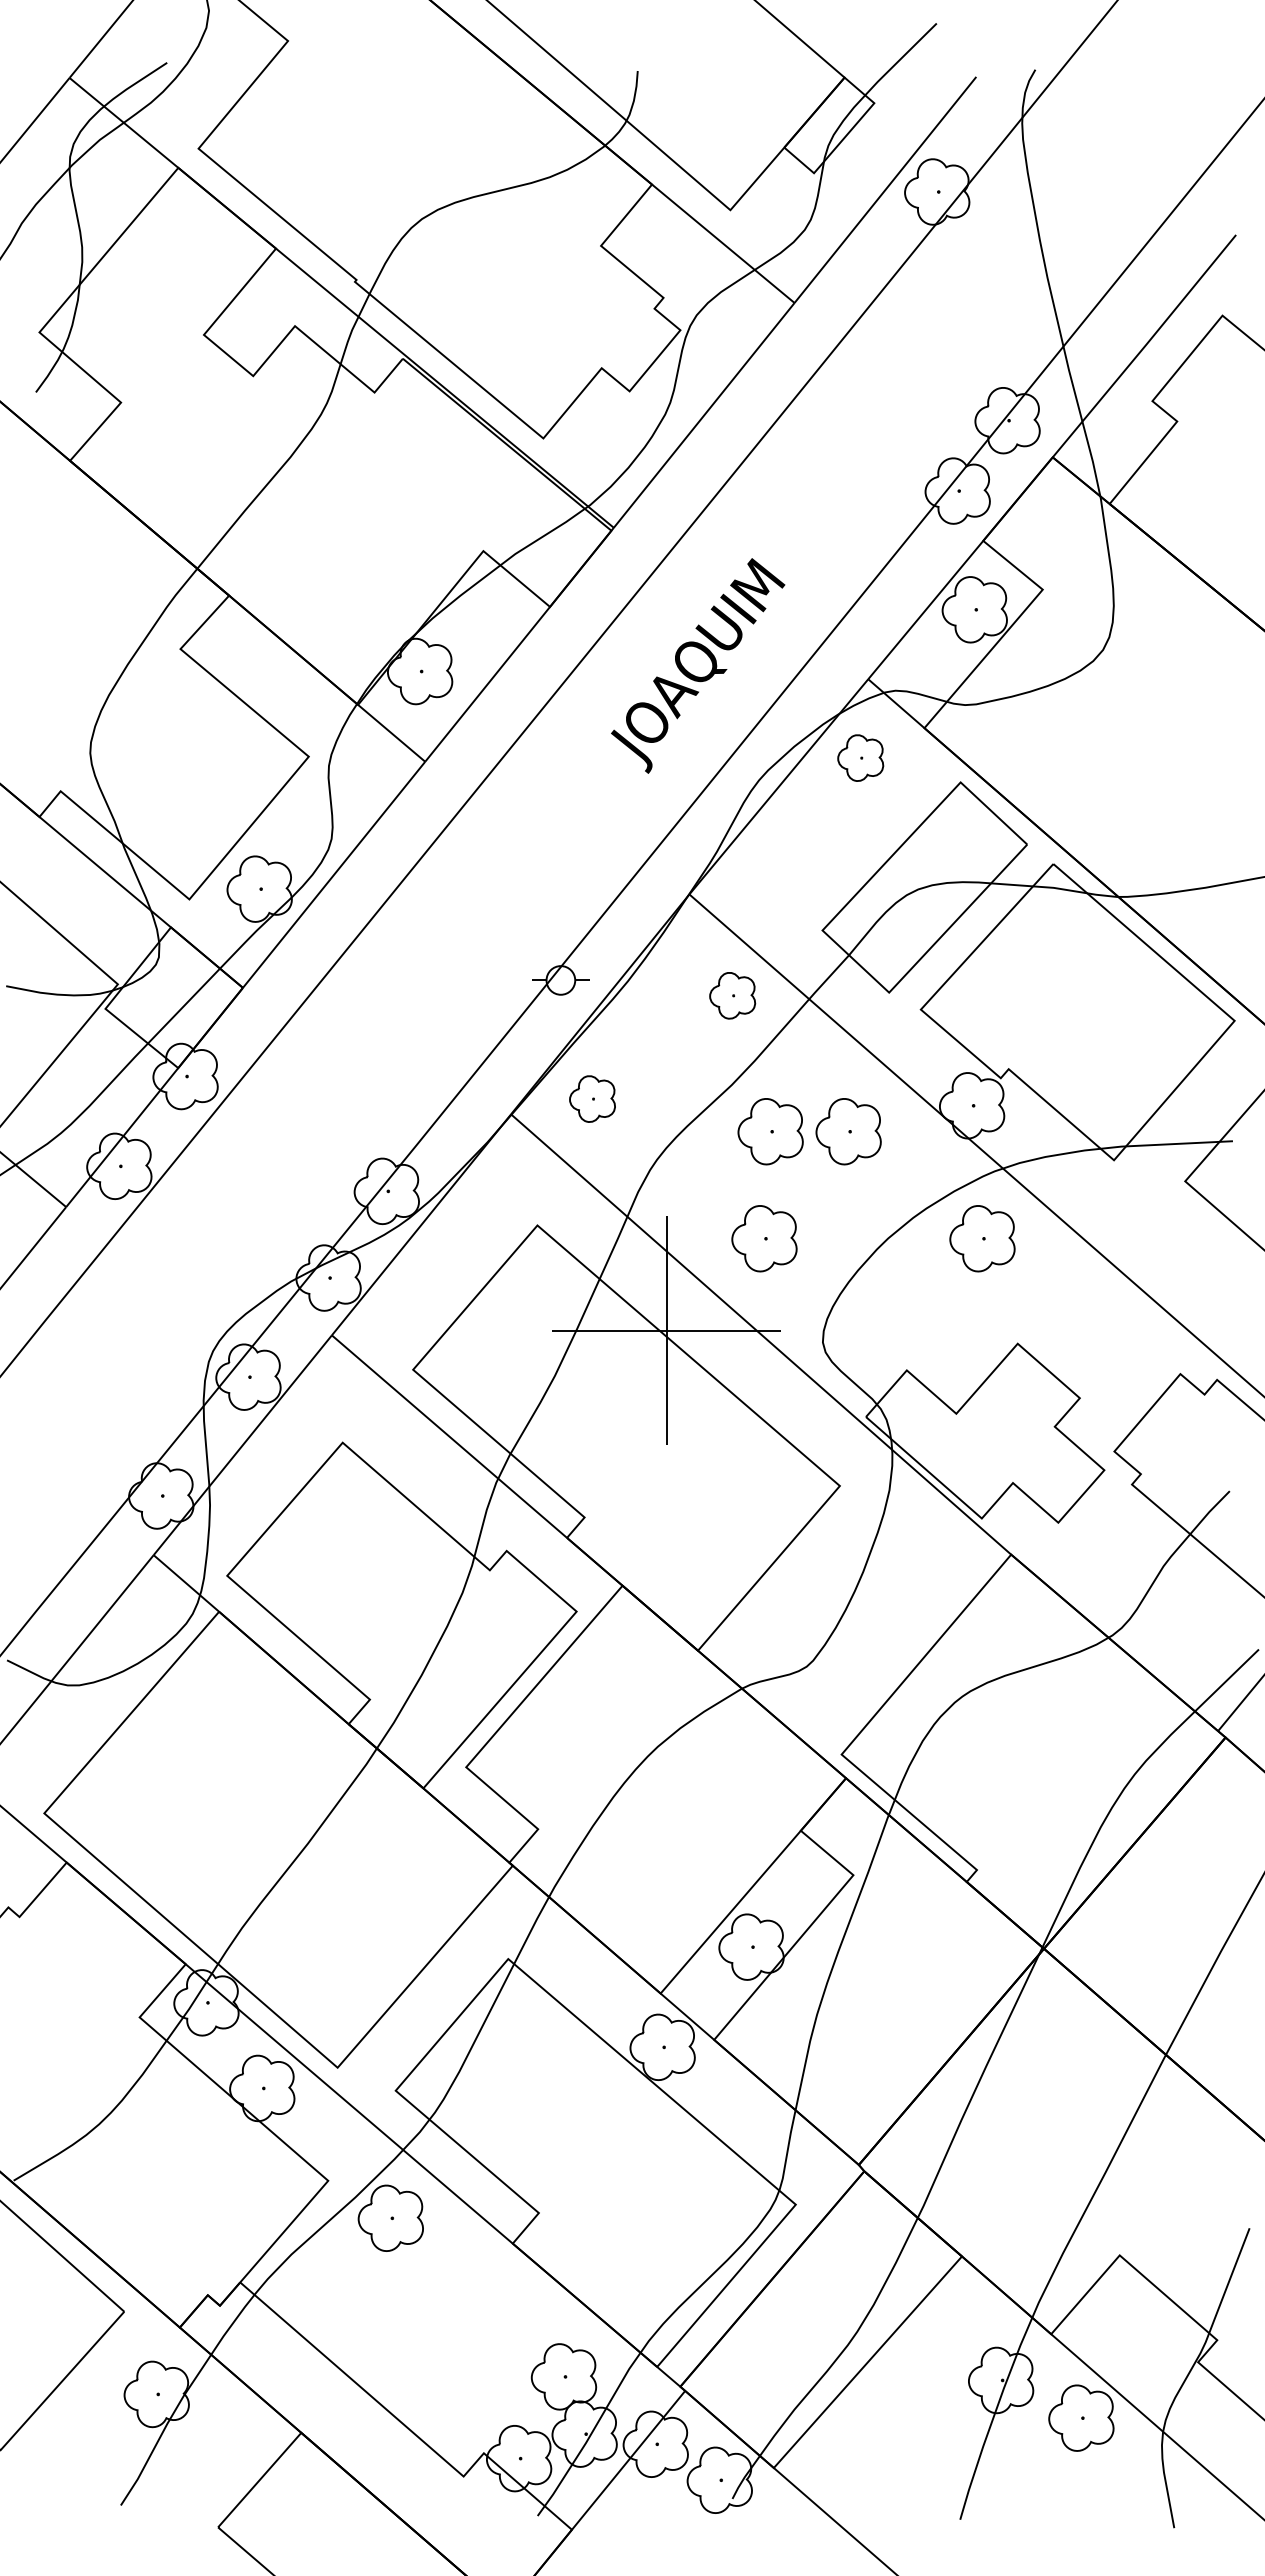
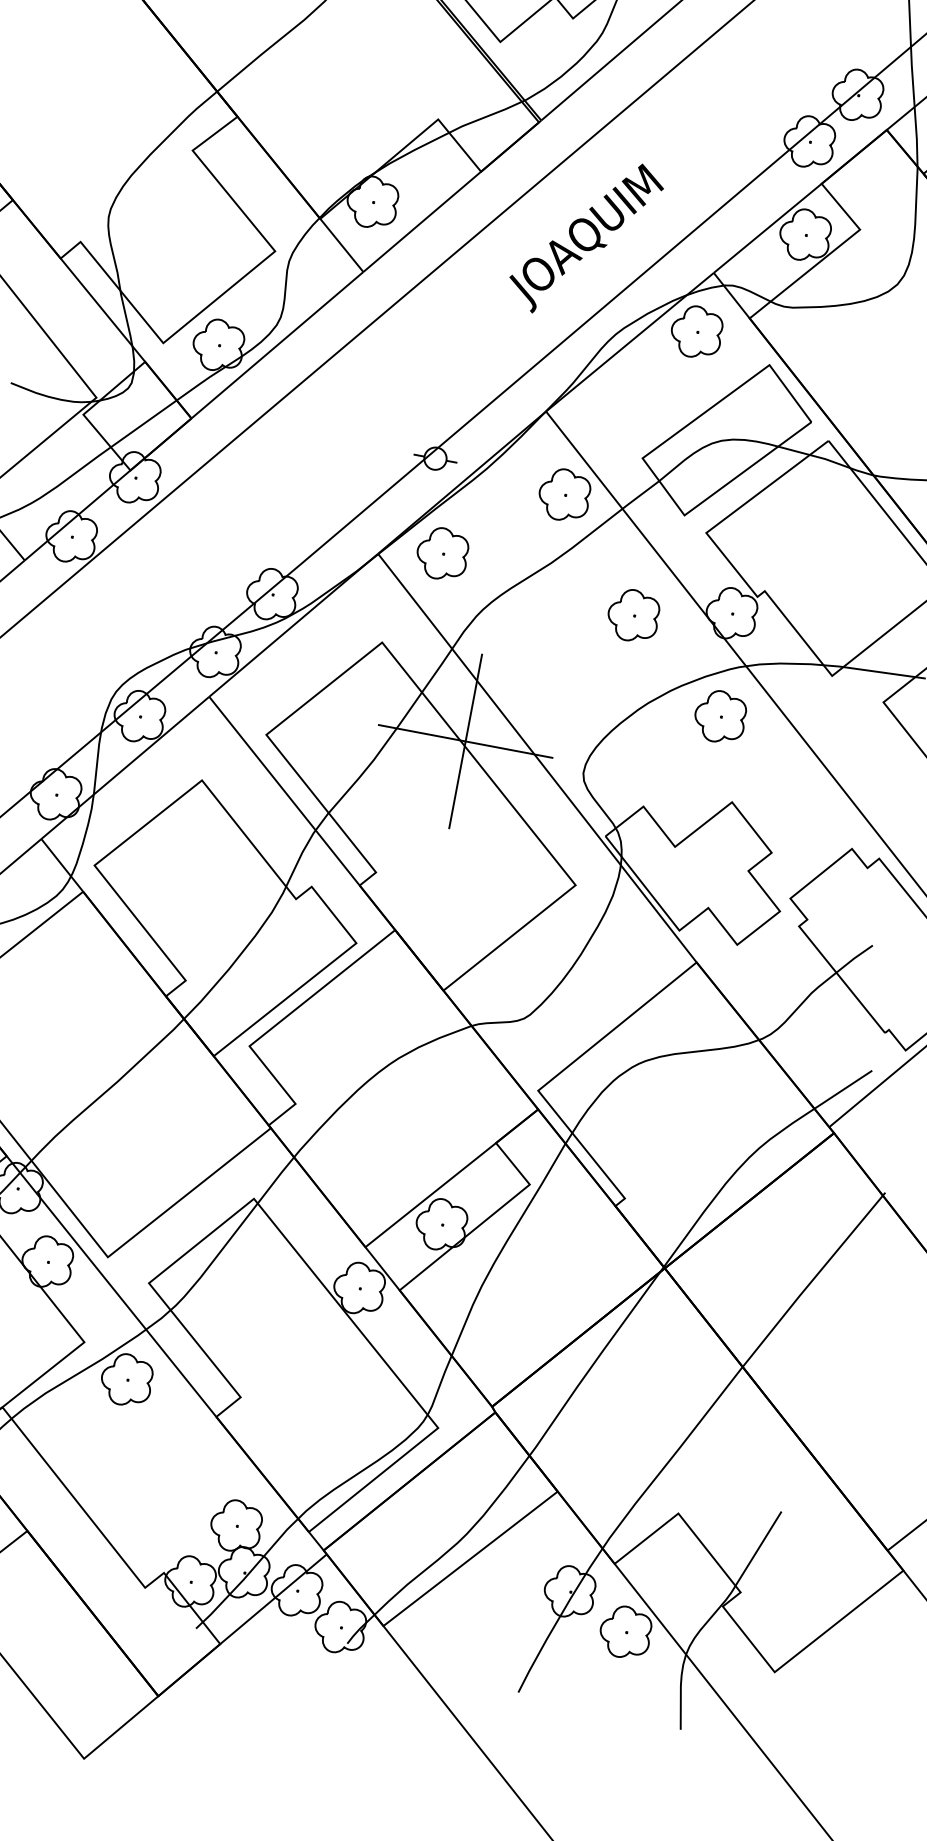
part: (860, 757) -> (696, 331), size x1.43
part: (732, 995) -> (564, 494), size x1.43
part: (592, 1098) -> (442, 553), size x1.43
part: (770, 1131) -> (573, 604), removed
part: (764, 1238) -> (553, 685), removed

